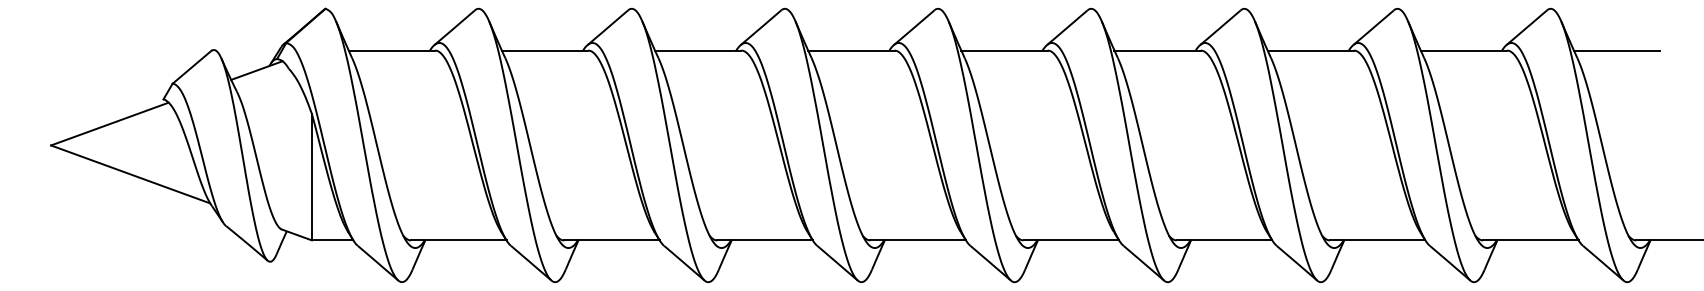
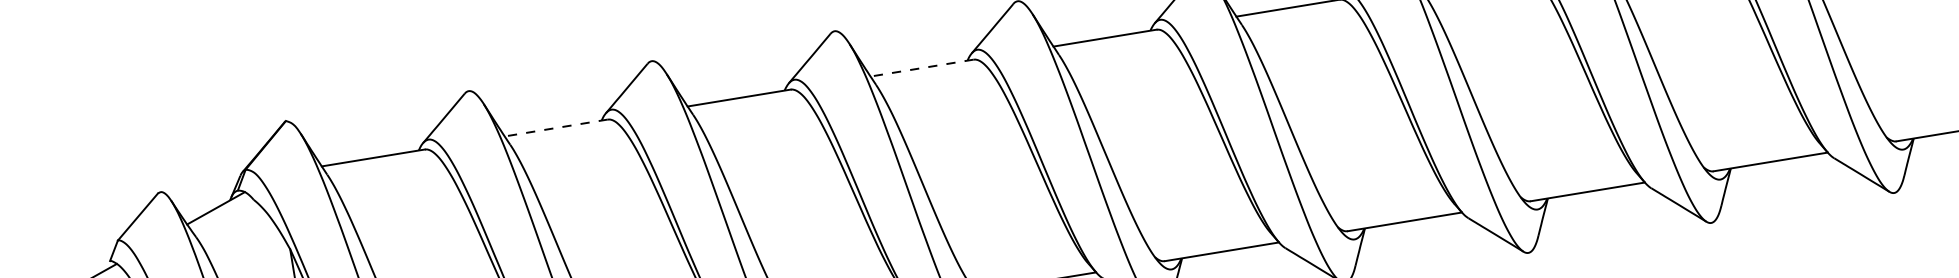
line: (544, 50) -> (555, 128), solid -> dashed
line: (850, 50) -> (921, 68), solid -> dashed

